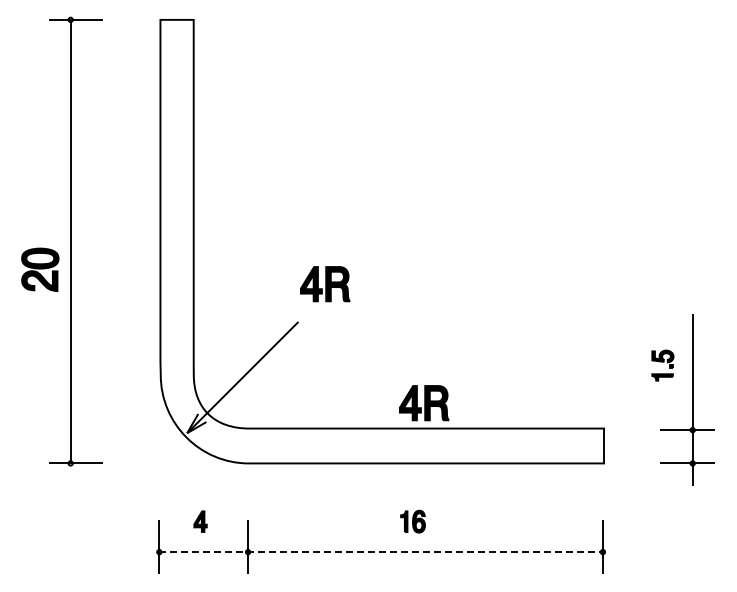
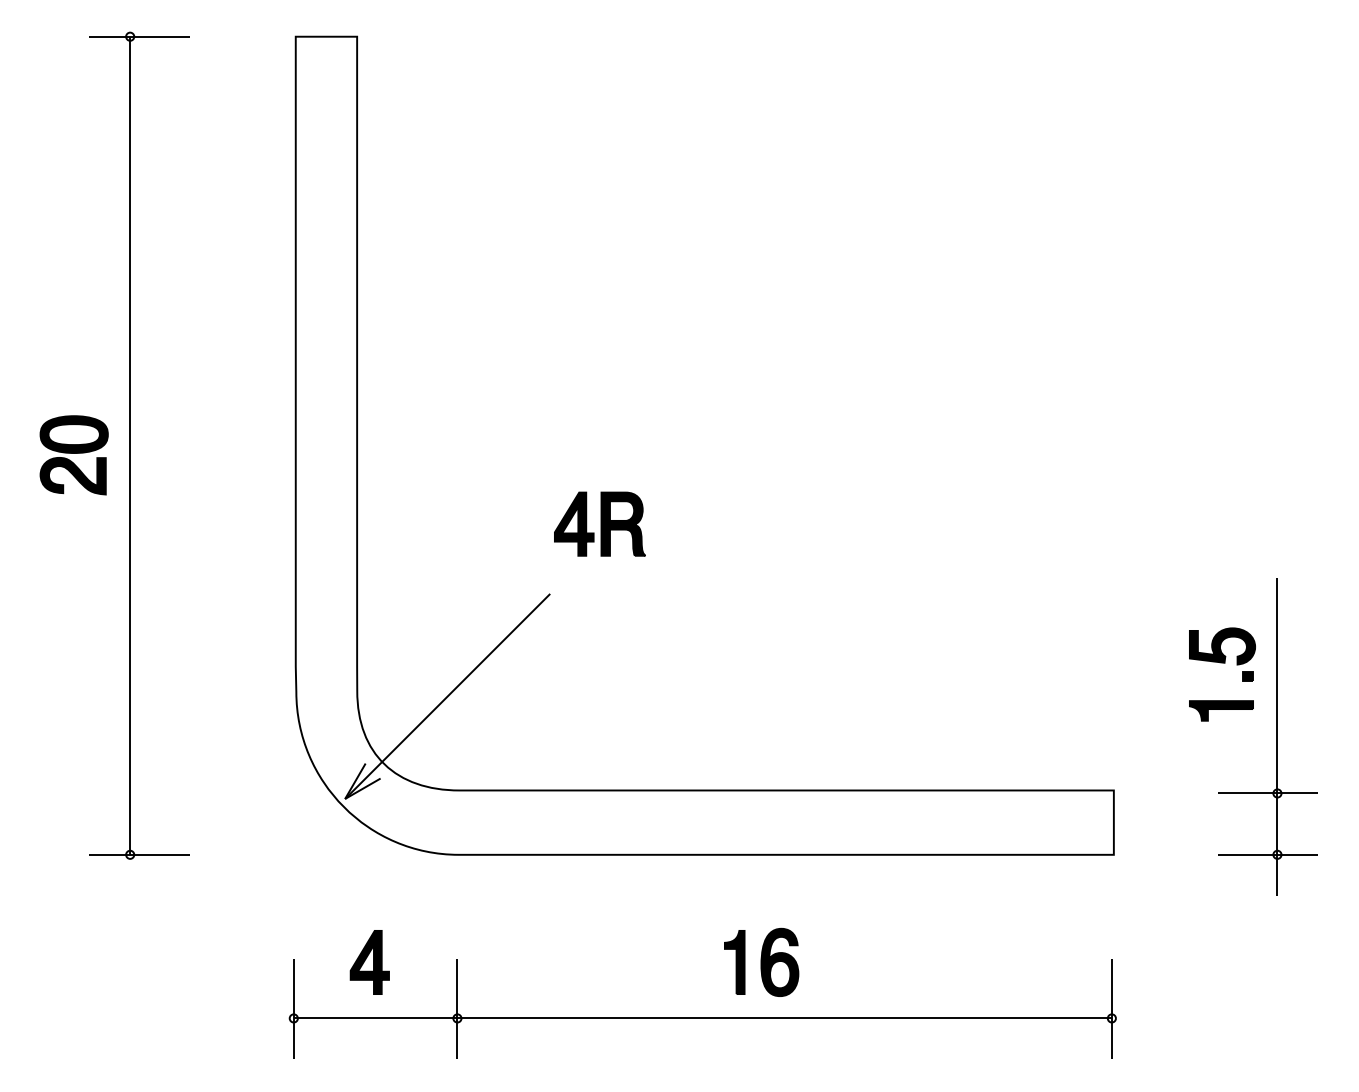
part: (40, 269) -> (74, 454), moved
part: (662, 365) -> (1221, 674), size x1.67
part: (424, 403) -> (782, 744), removed
part: (200, 521) -> (369, 961), size x1.67
part: (412, 521) -> (760, 961), size x1.67
line: (381, 552) -> (703, 1019), dashed -> solid

